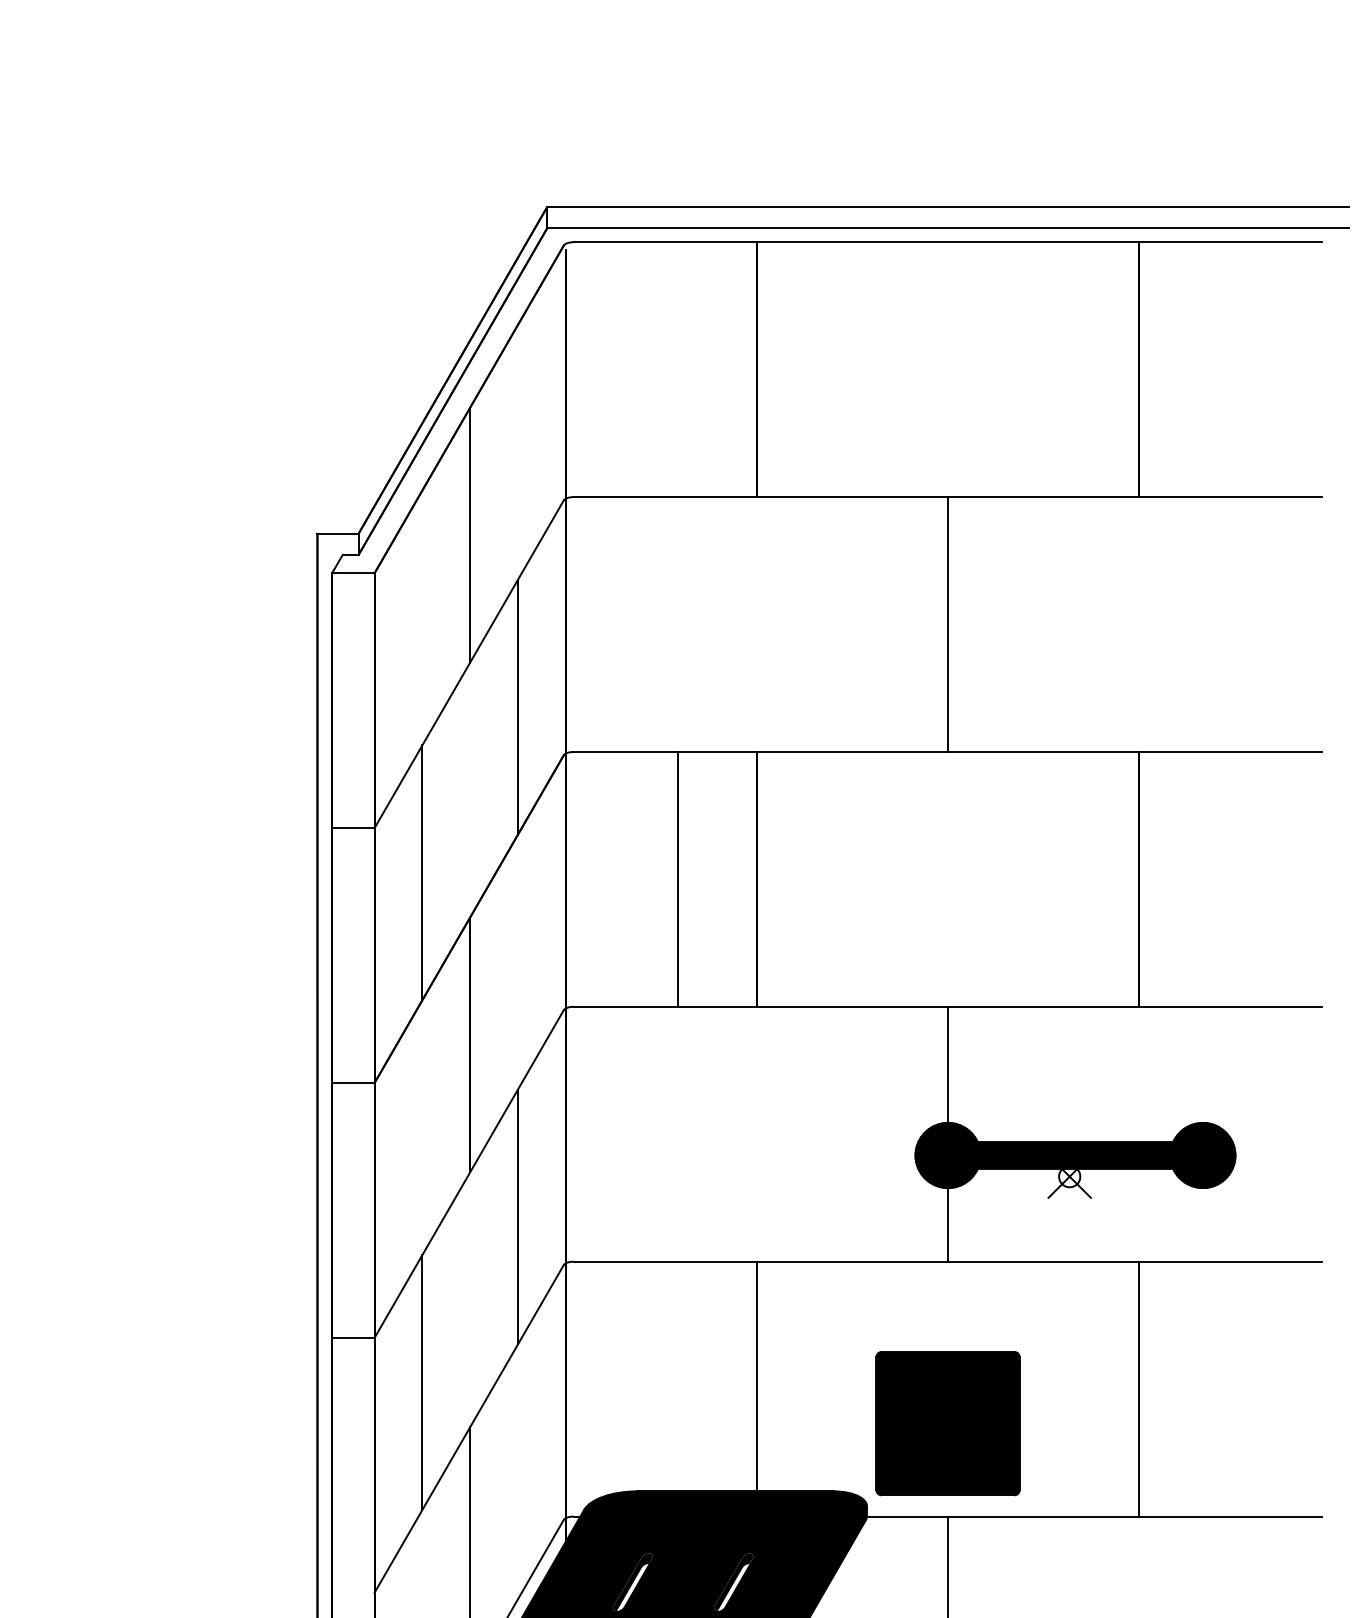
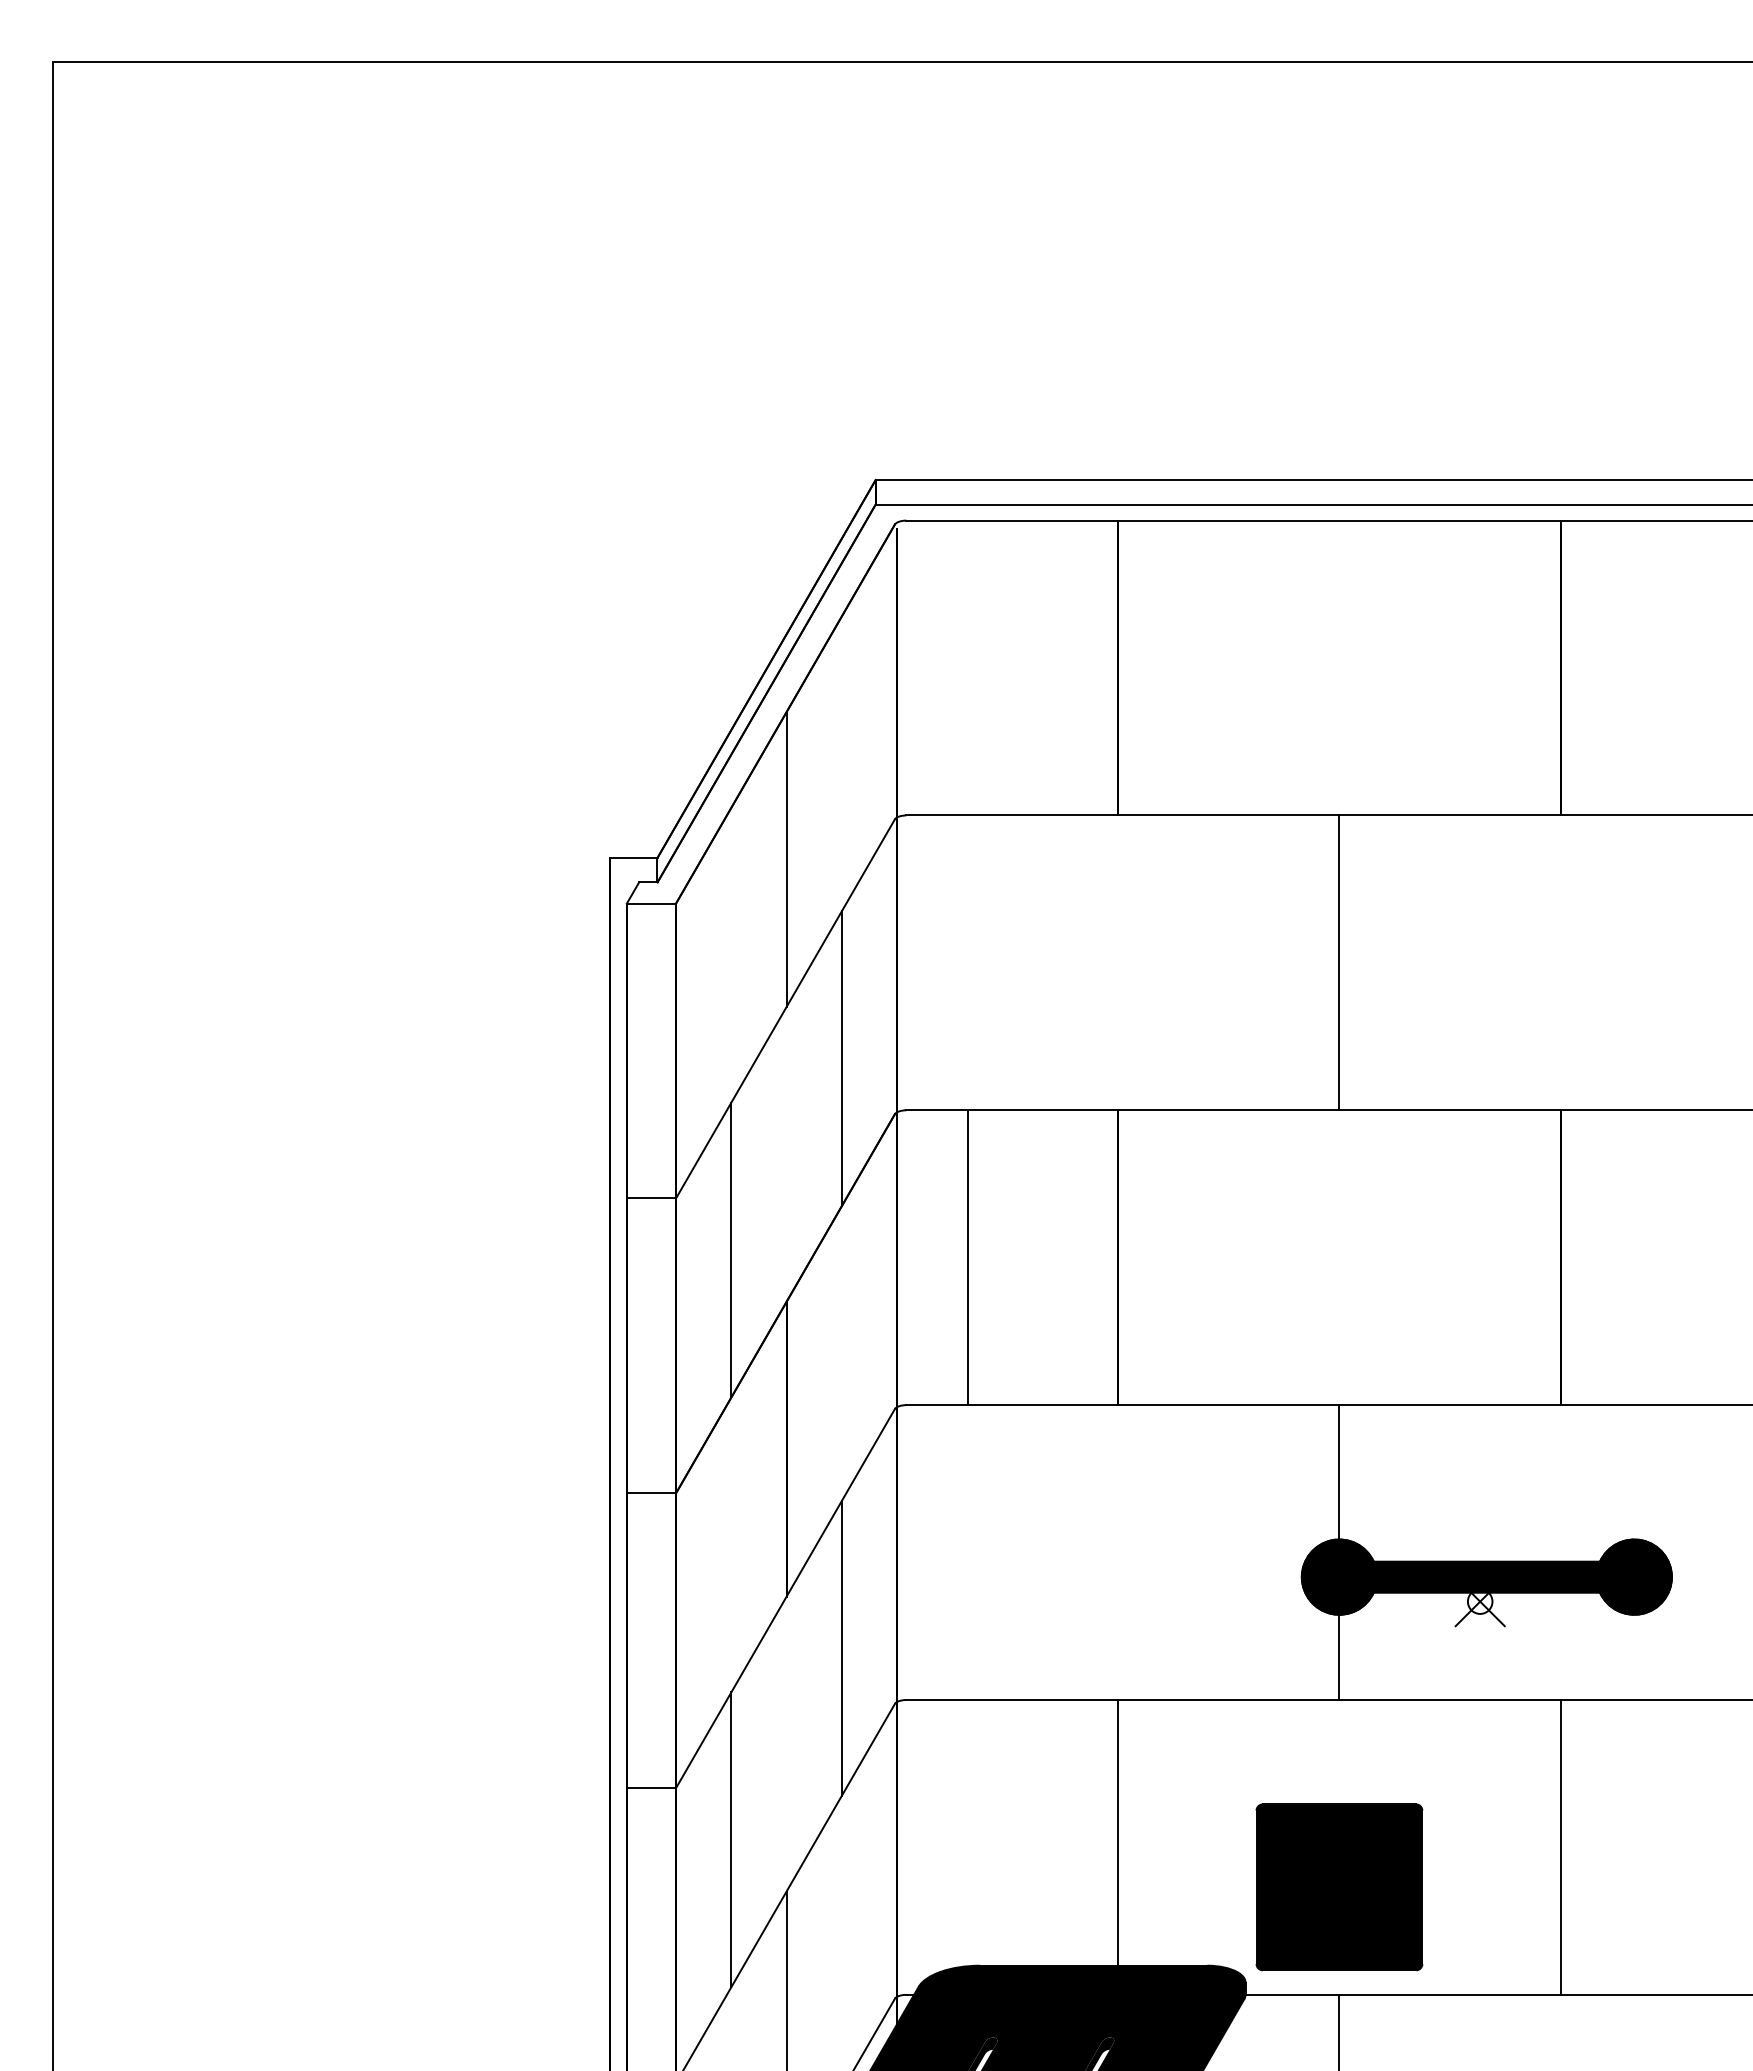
line: (677, 879) -> (967, 1257), moved

